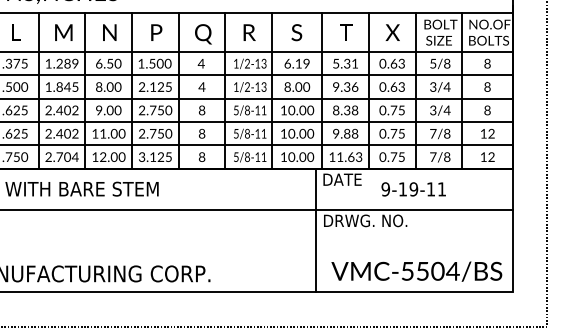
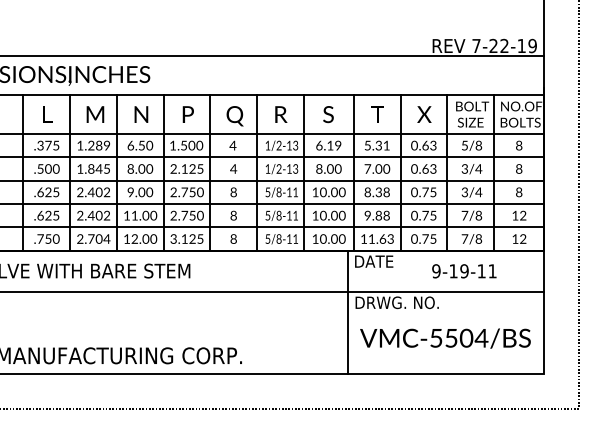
text: (345, 86) -> (377, 168), 9.36 -> 7.00
text: (413, 189) -> (464, 271), moved
text: (416, 271) -> (445, 338), moved

